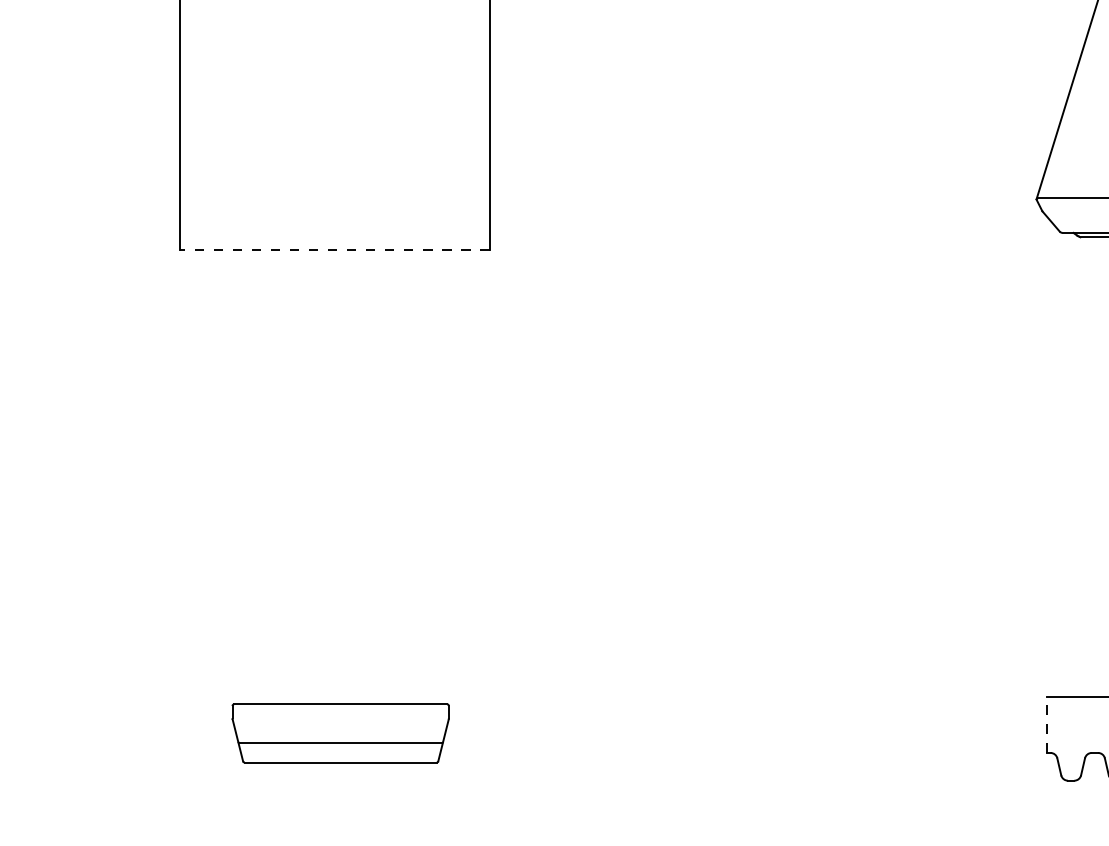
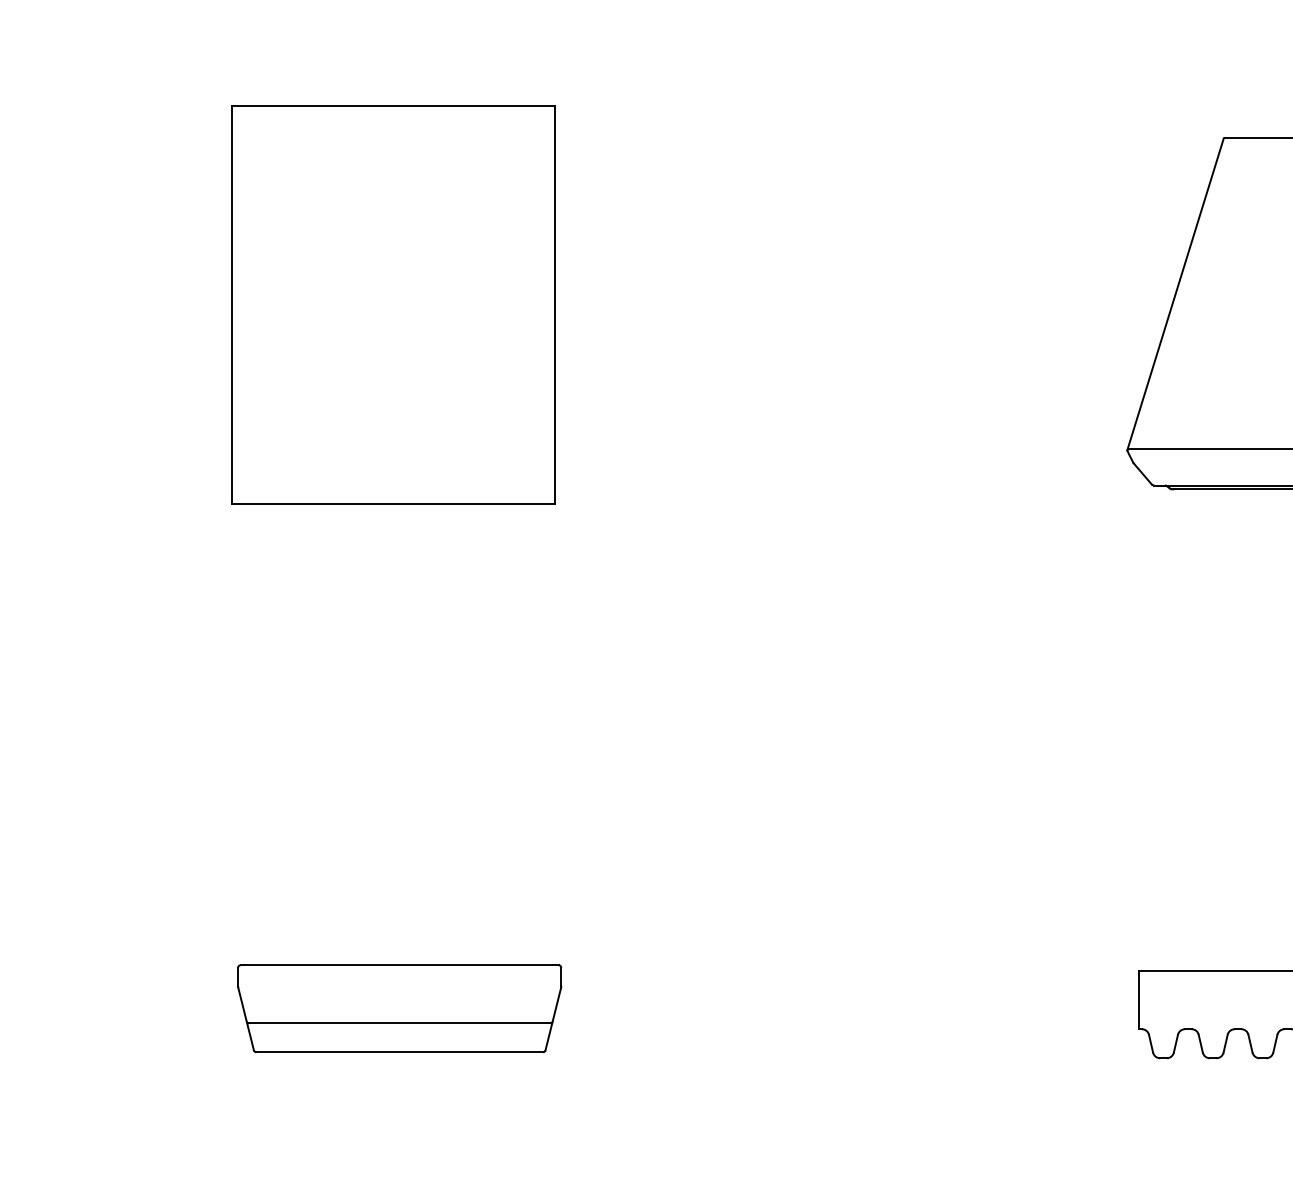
line: (334, 250) -> (393, 503), dashed -> solid
line: (1047, 725) -> (1138, 1000), dashed -> solid
part: (340, 733) -> (399, 1008), size x1.43

